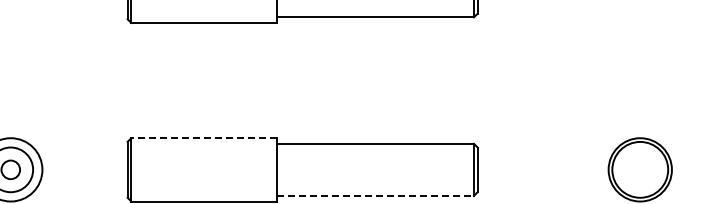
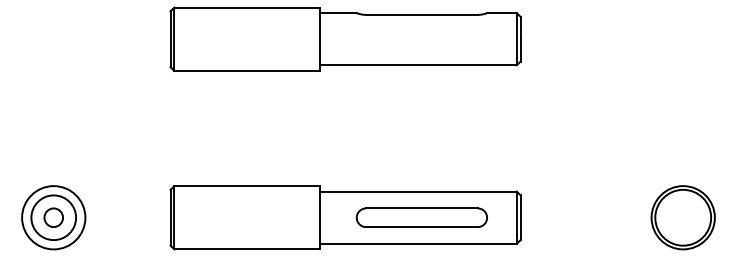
line: (203, 138) -> (246, 186), dashed -> solid
part: (378, 169) -> (421, 217), added
line: (375, 195) -> (418, 243), dashed -> solid

